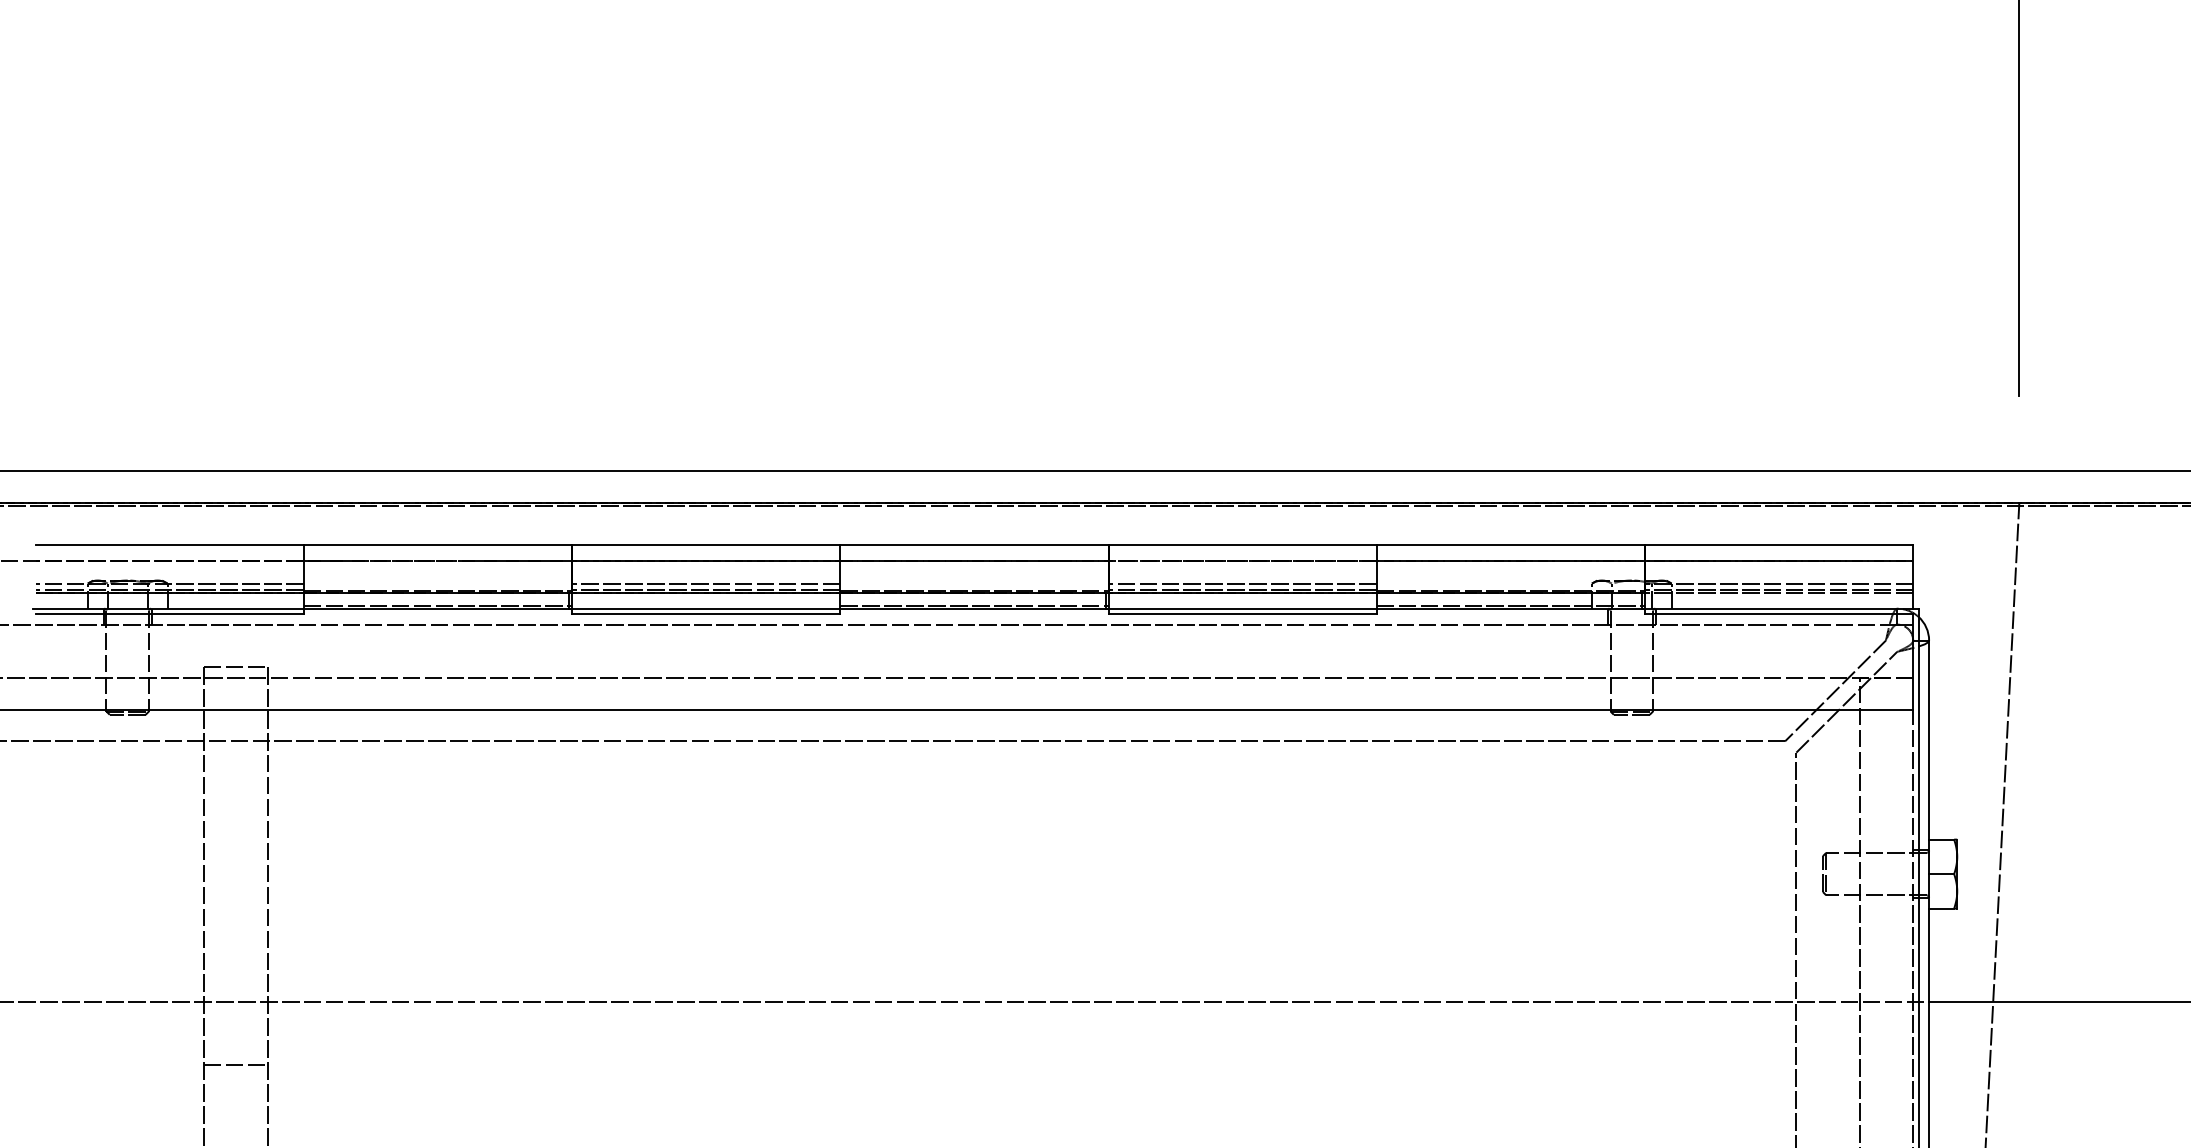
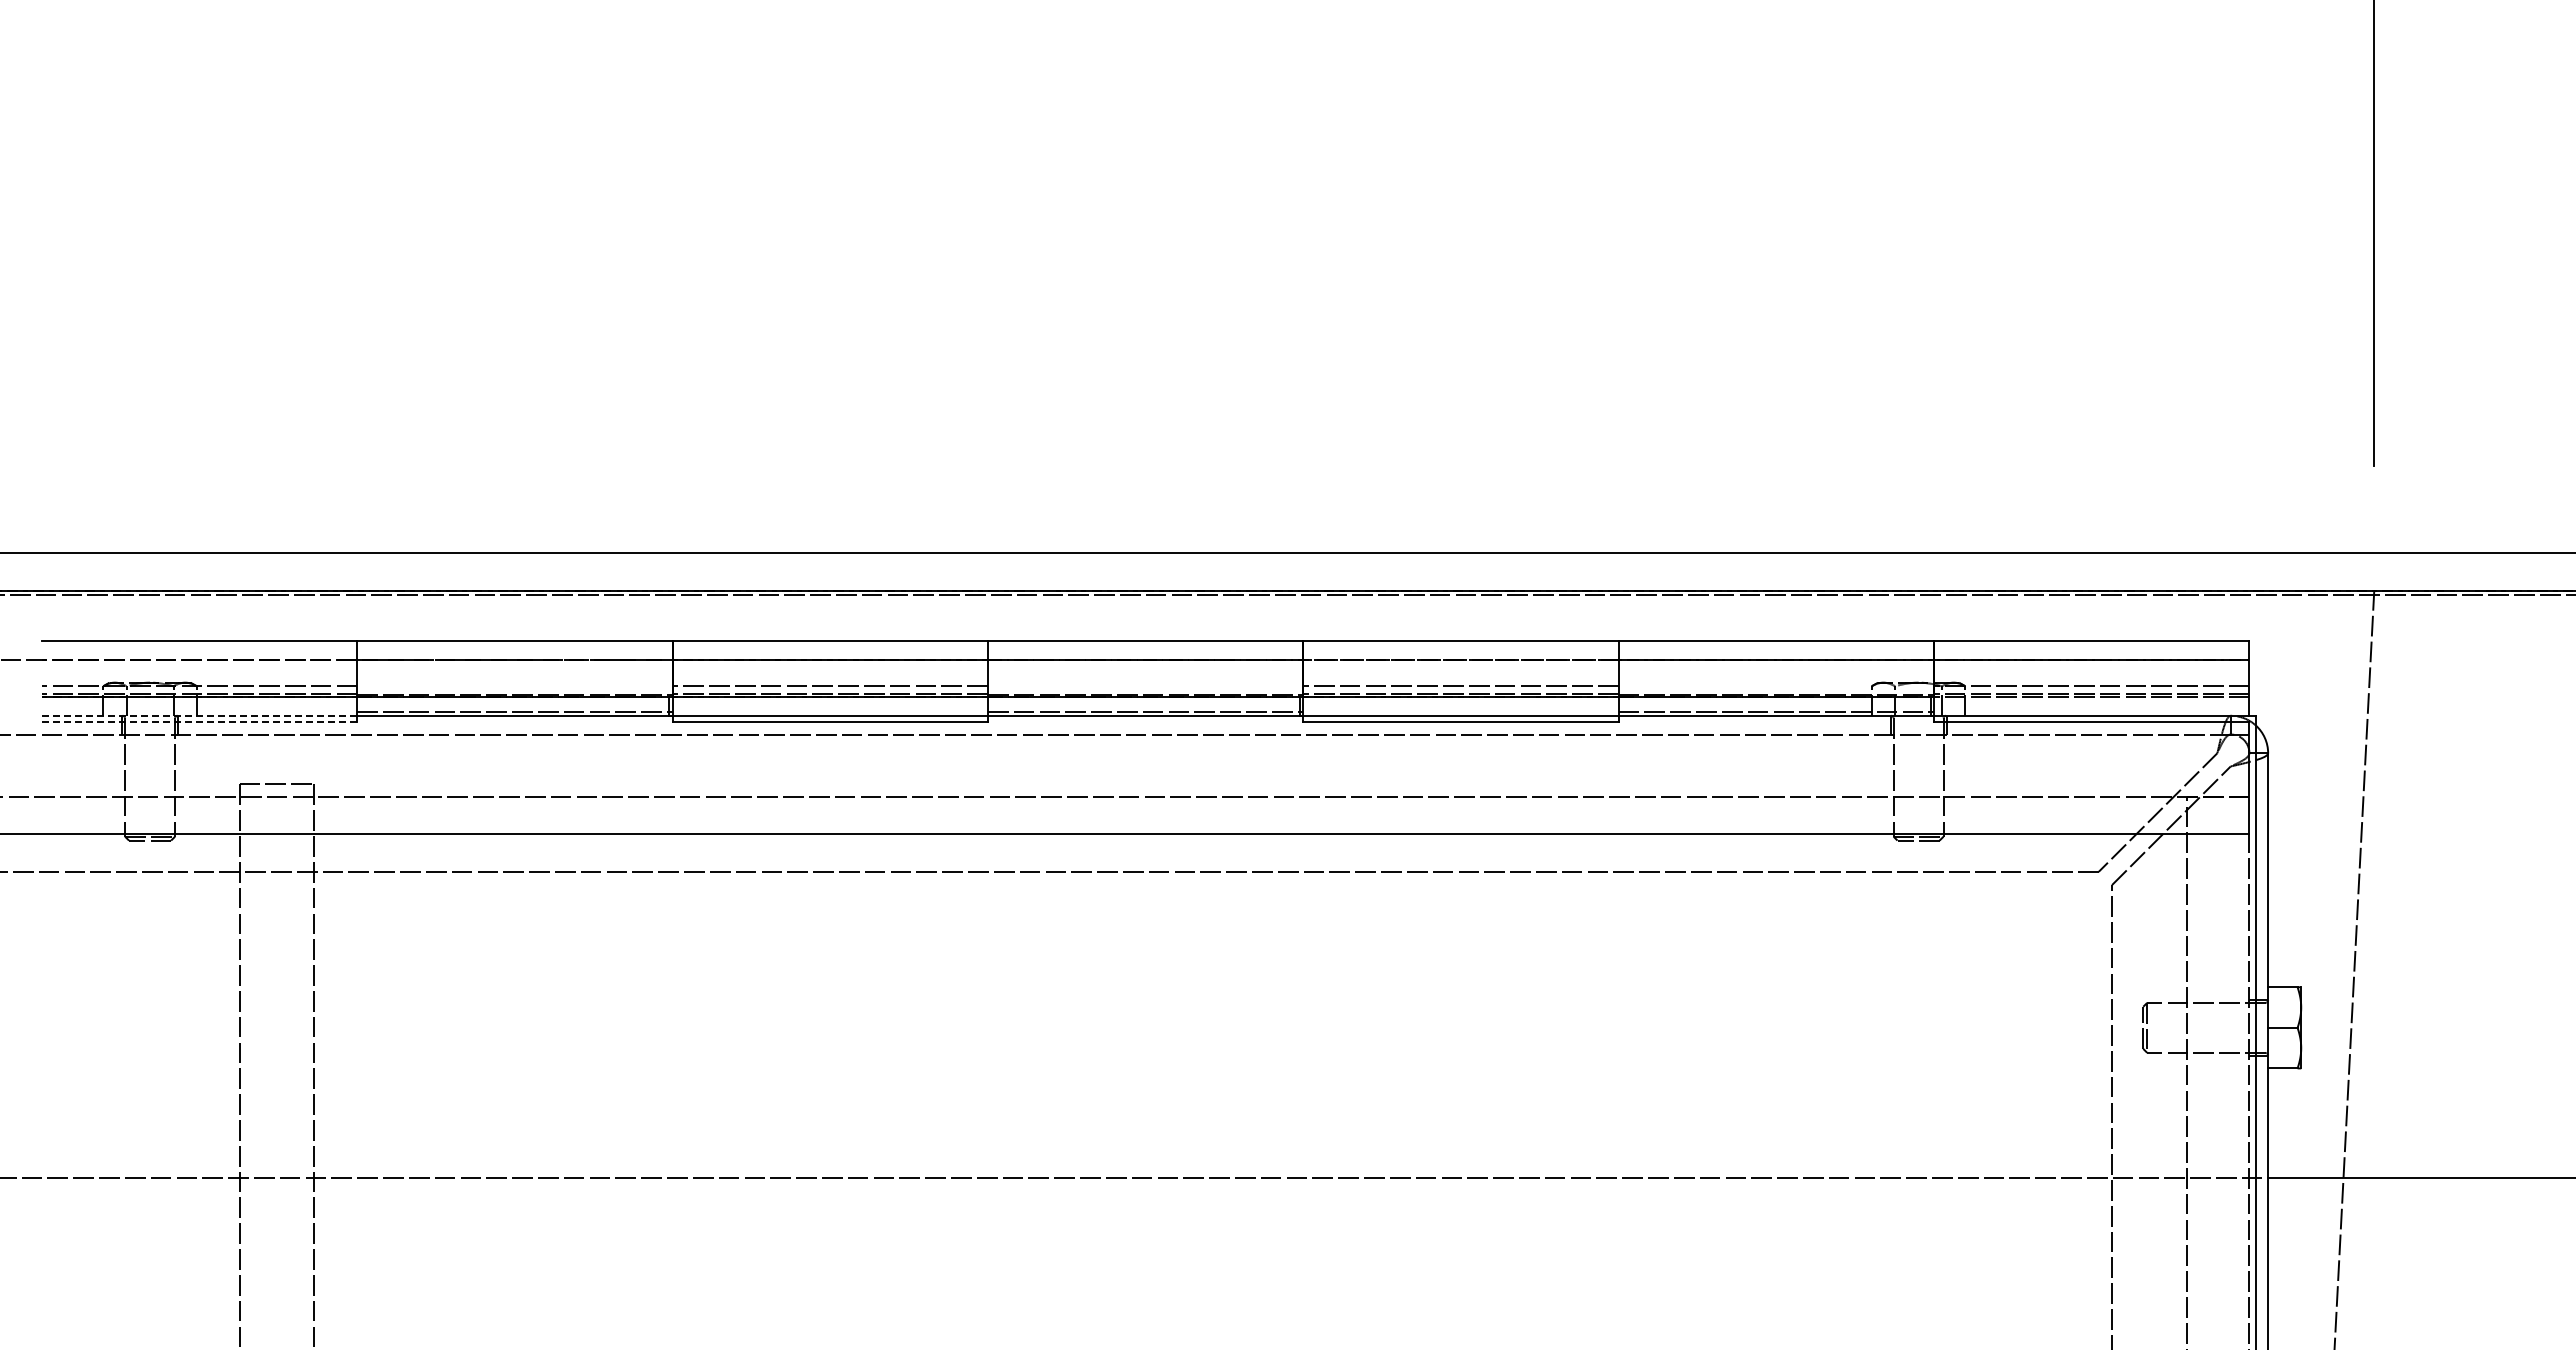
line: (168, 608) -> (197, 715), solid -> dashed
line: (169, 614) -> (199, 722), solid -> dashed
line: (235, 1065) -> (276, 1252), removed

